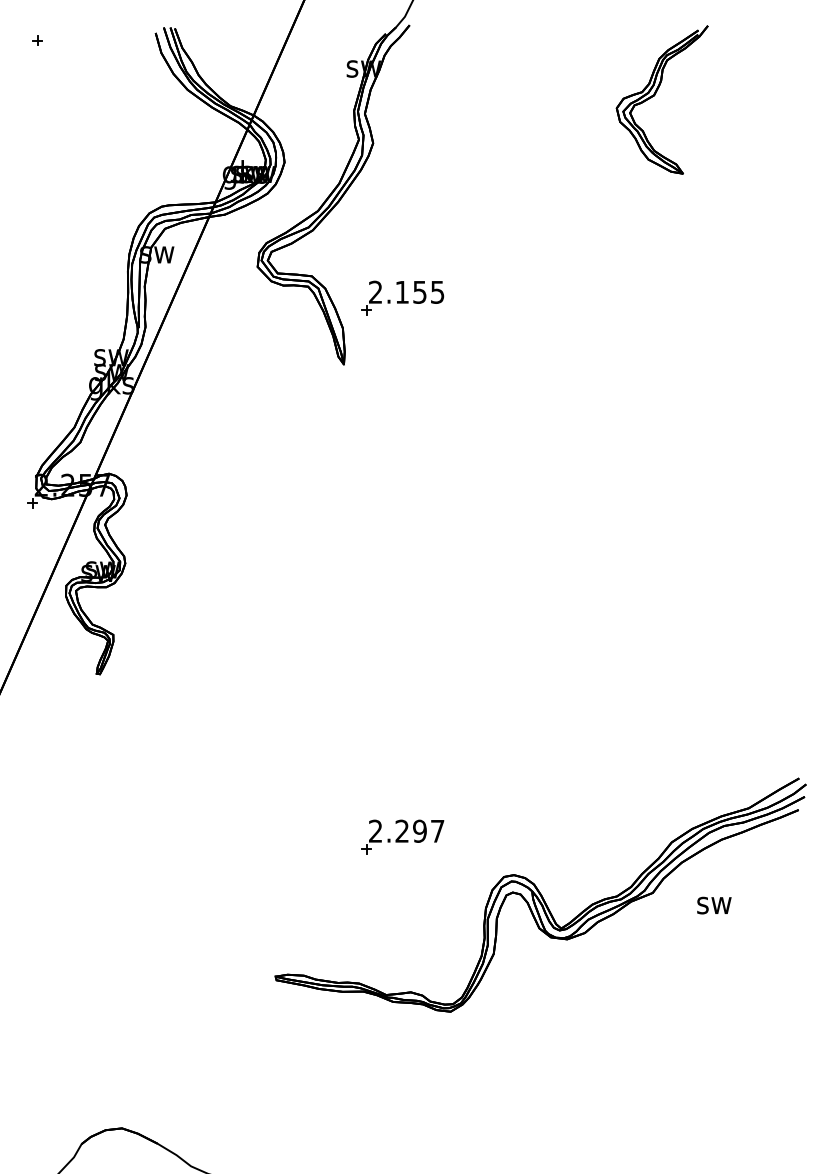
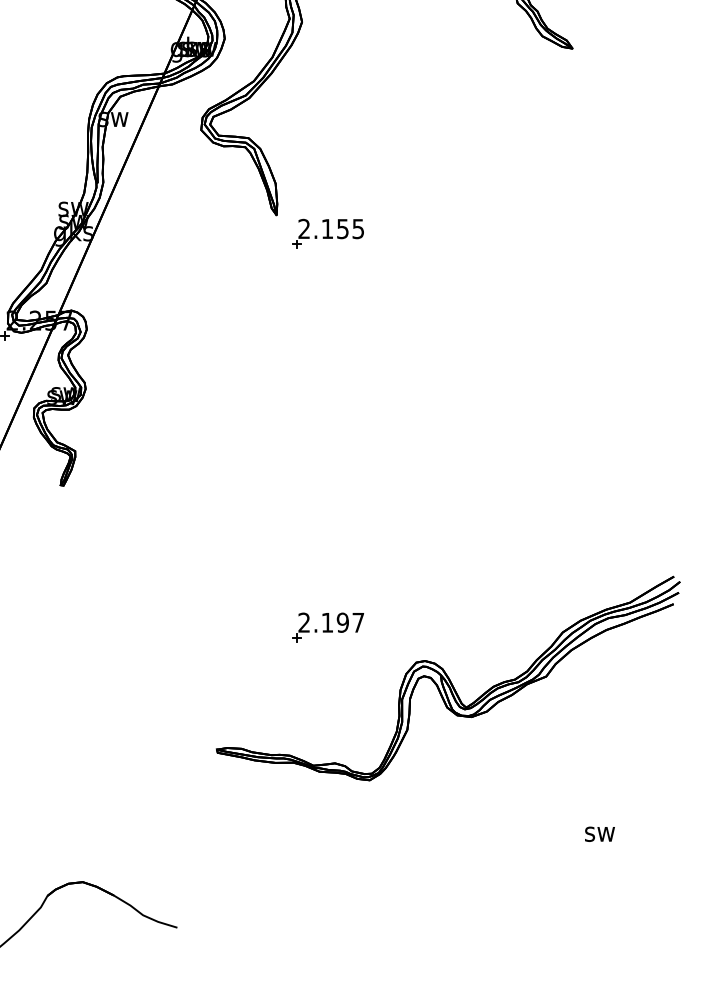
part: (402, 297) -> (327, 233), moved
text: (401, 830) -> (326, 622), 2.297 -> 2.197
text: (714, 905) -> (600, 834), moved

